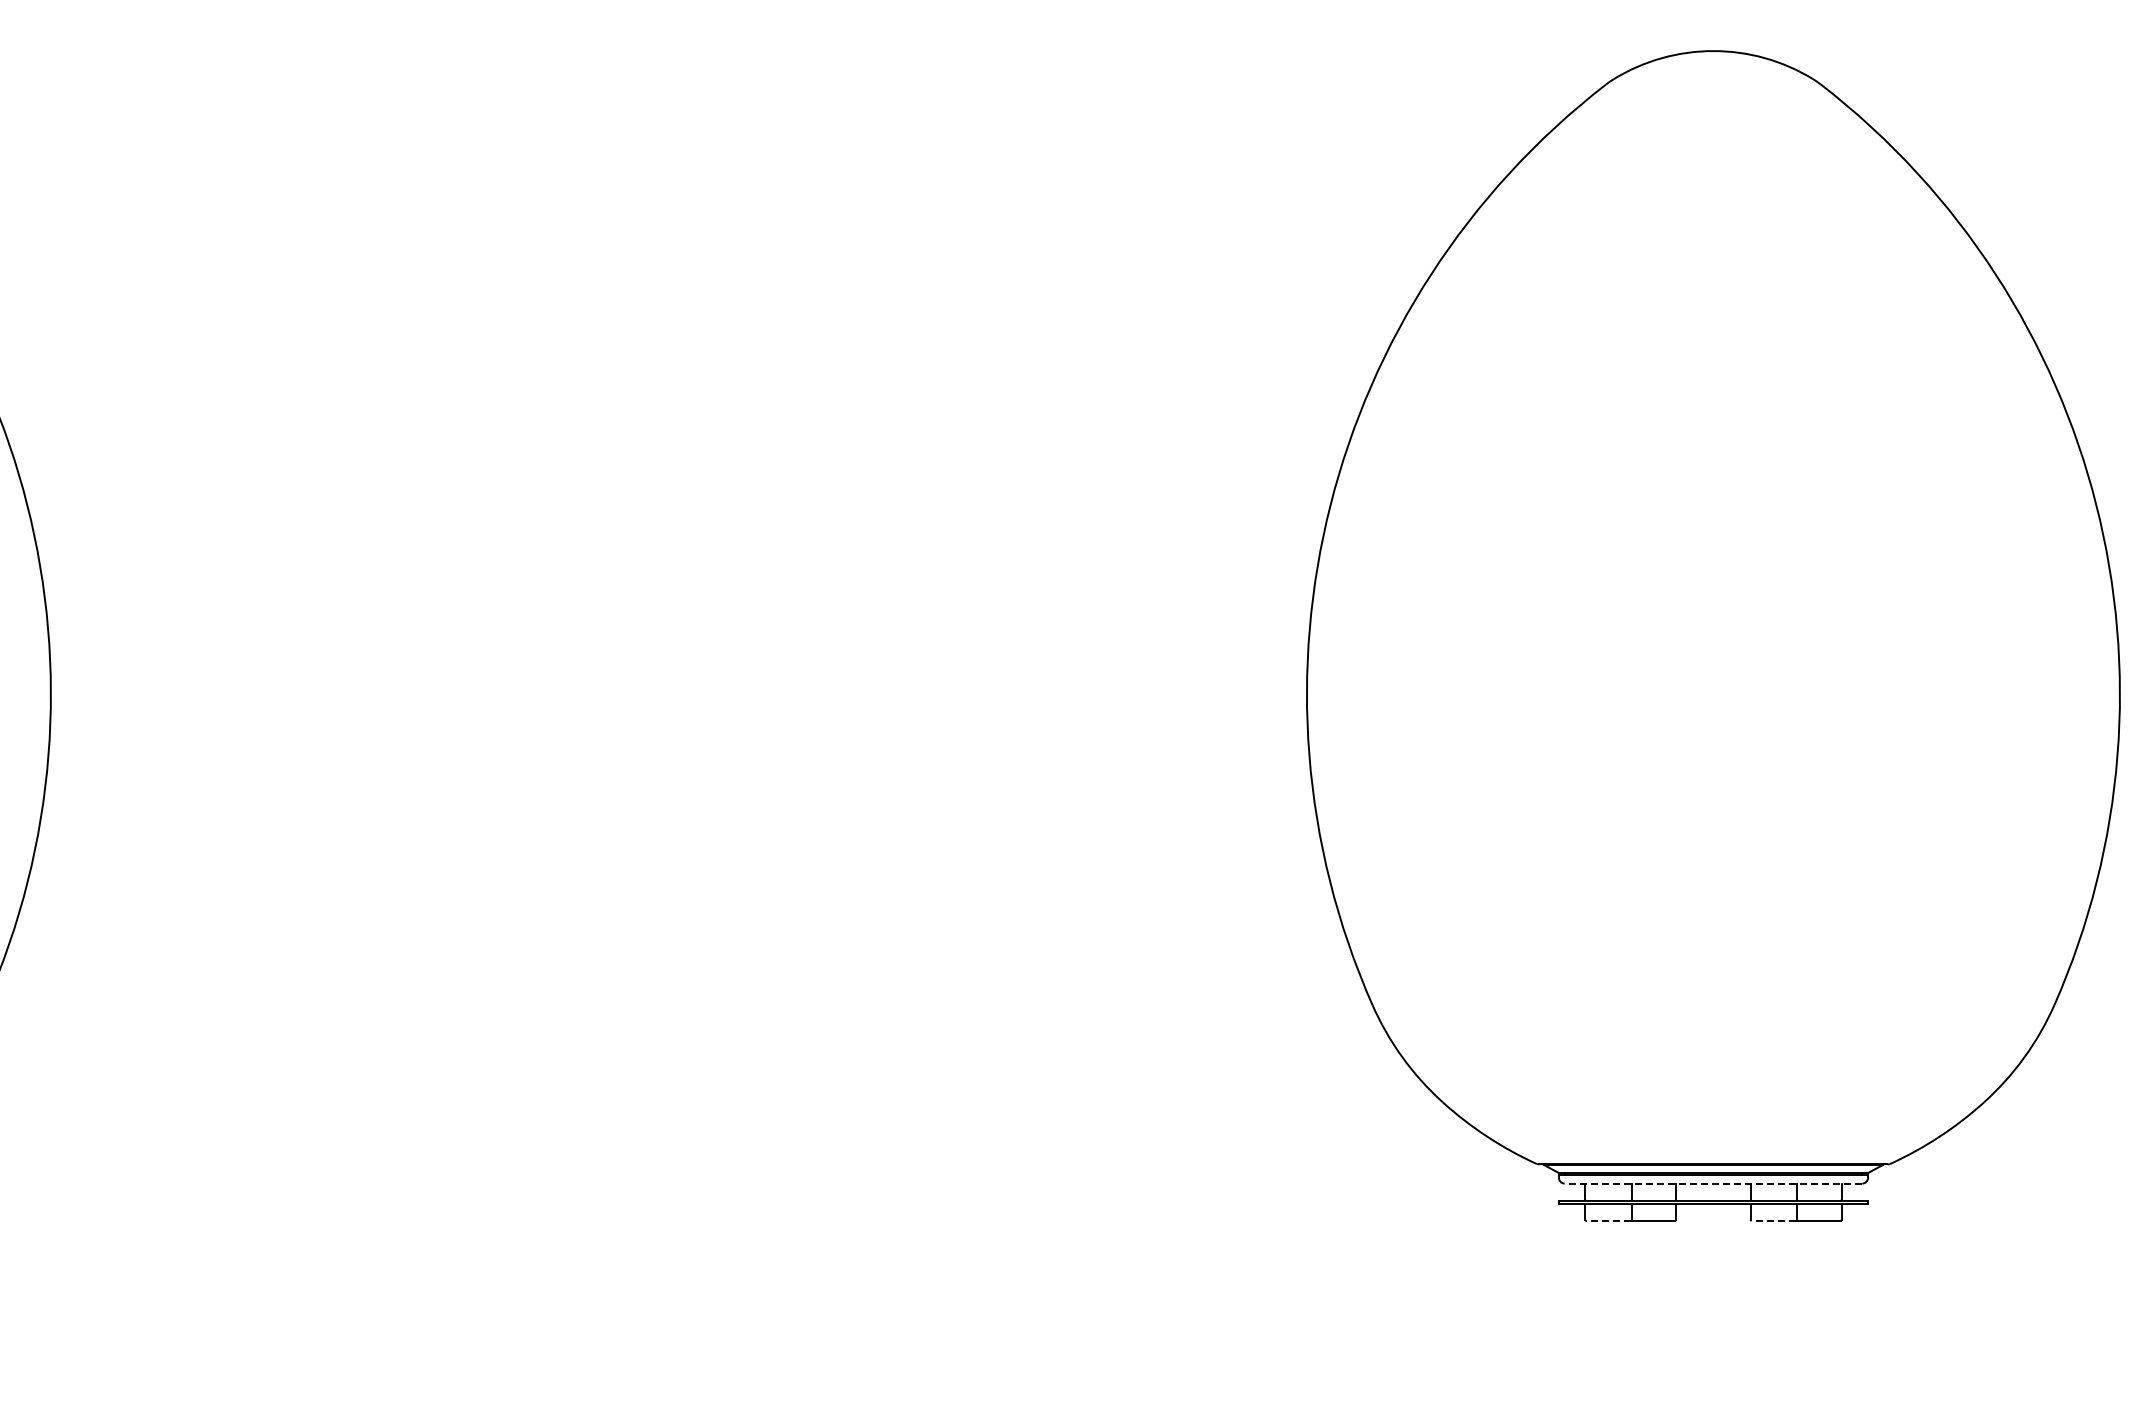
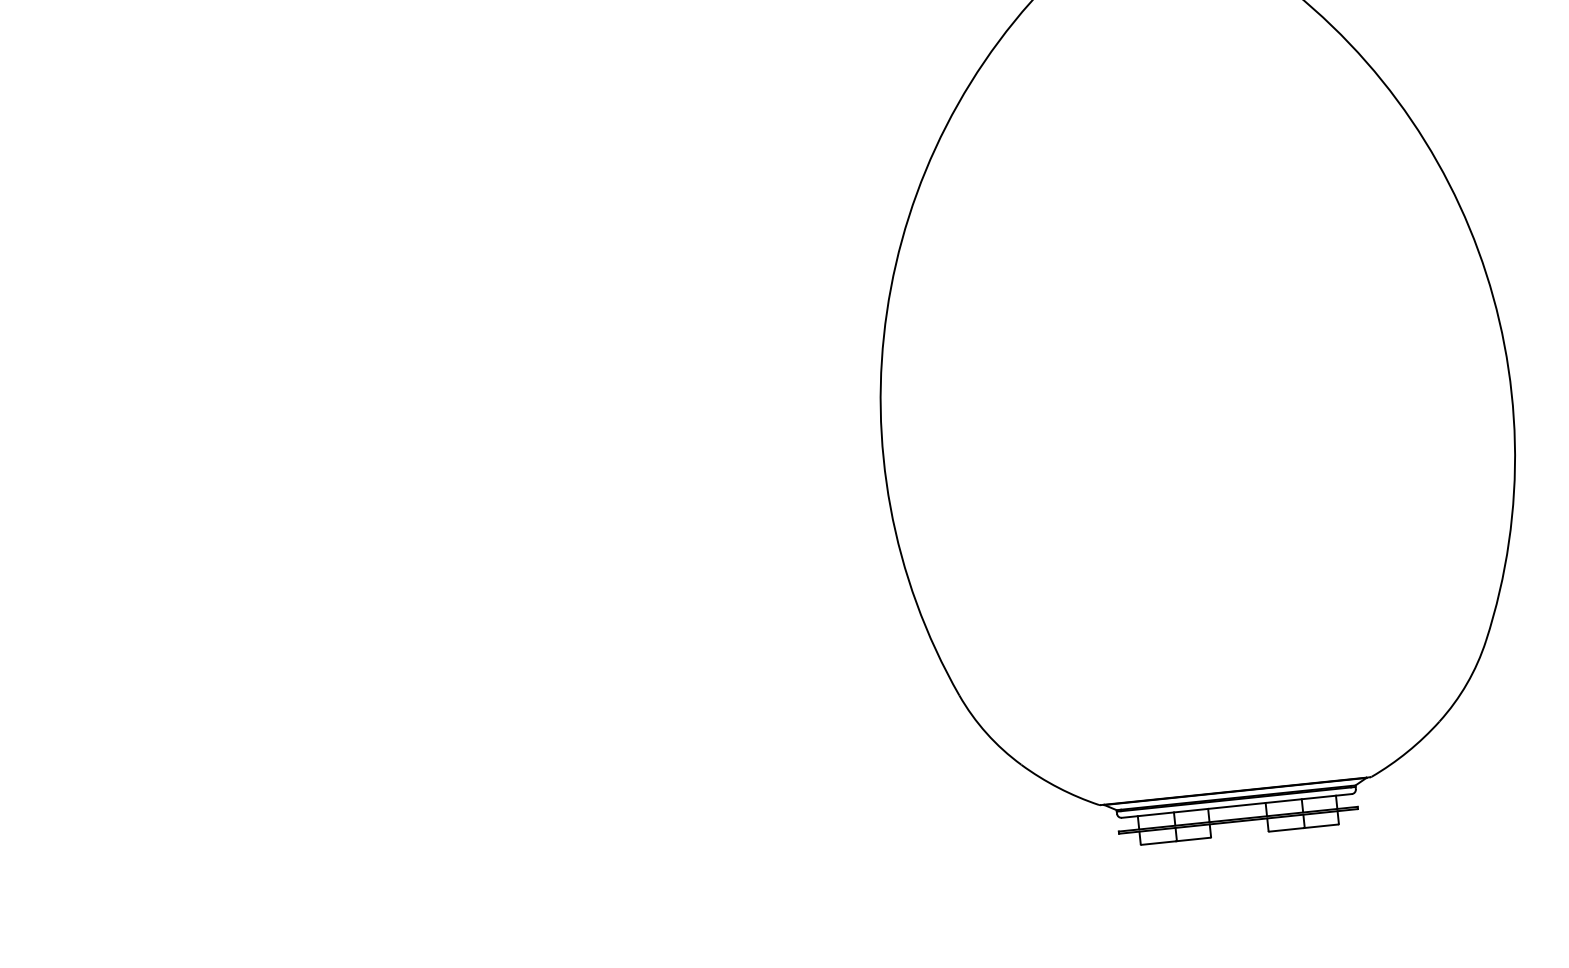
line: (1713, 1183) -> (1236, 805), dashed -> solid
line: (1608, 1220) -> (1158, 842), dashed -> solid
line: (1773, 1220) -> (1286, 829), dashed -> solid

